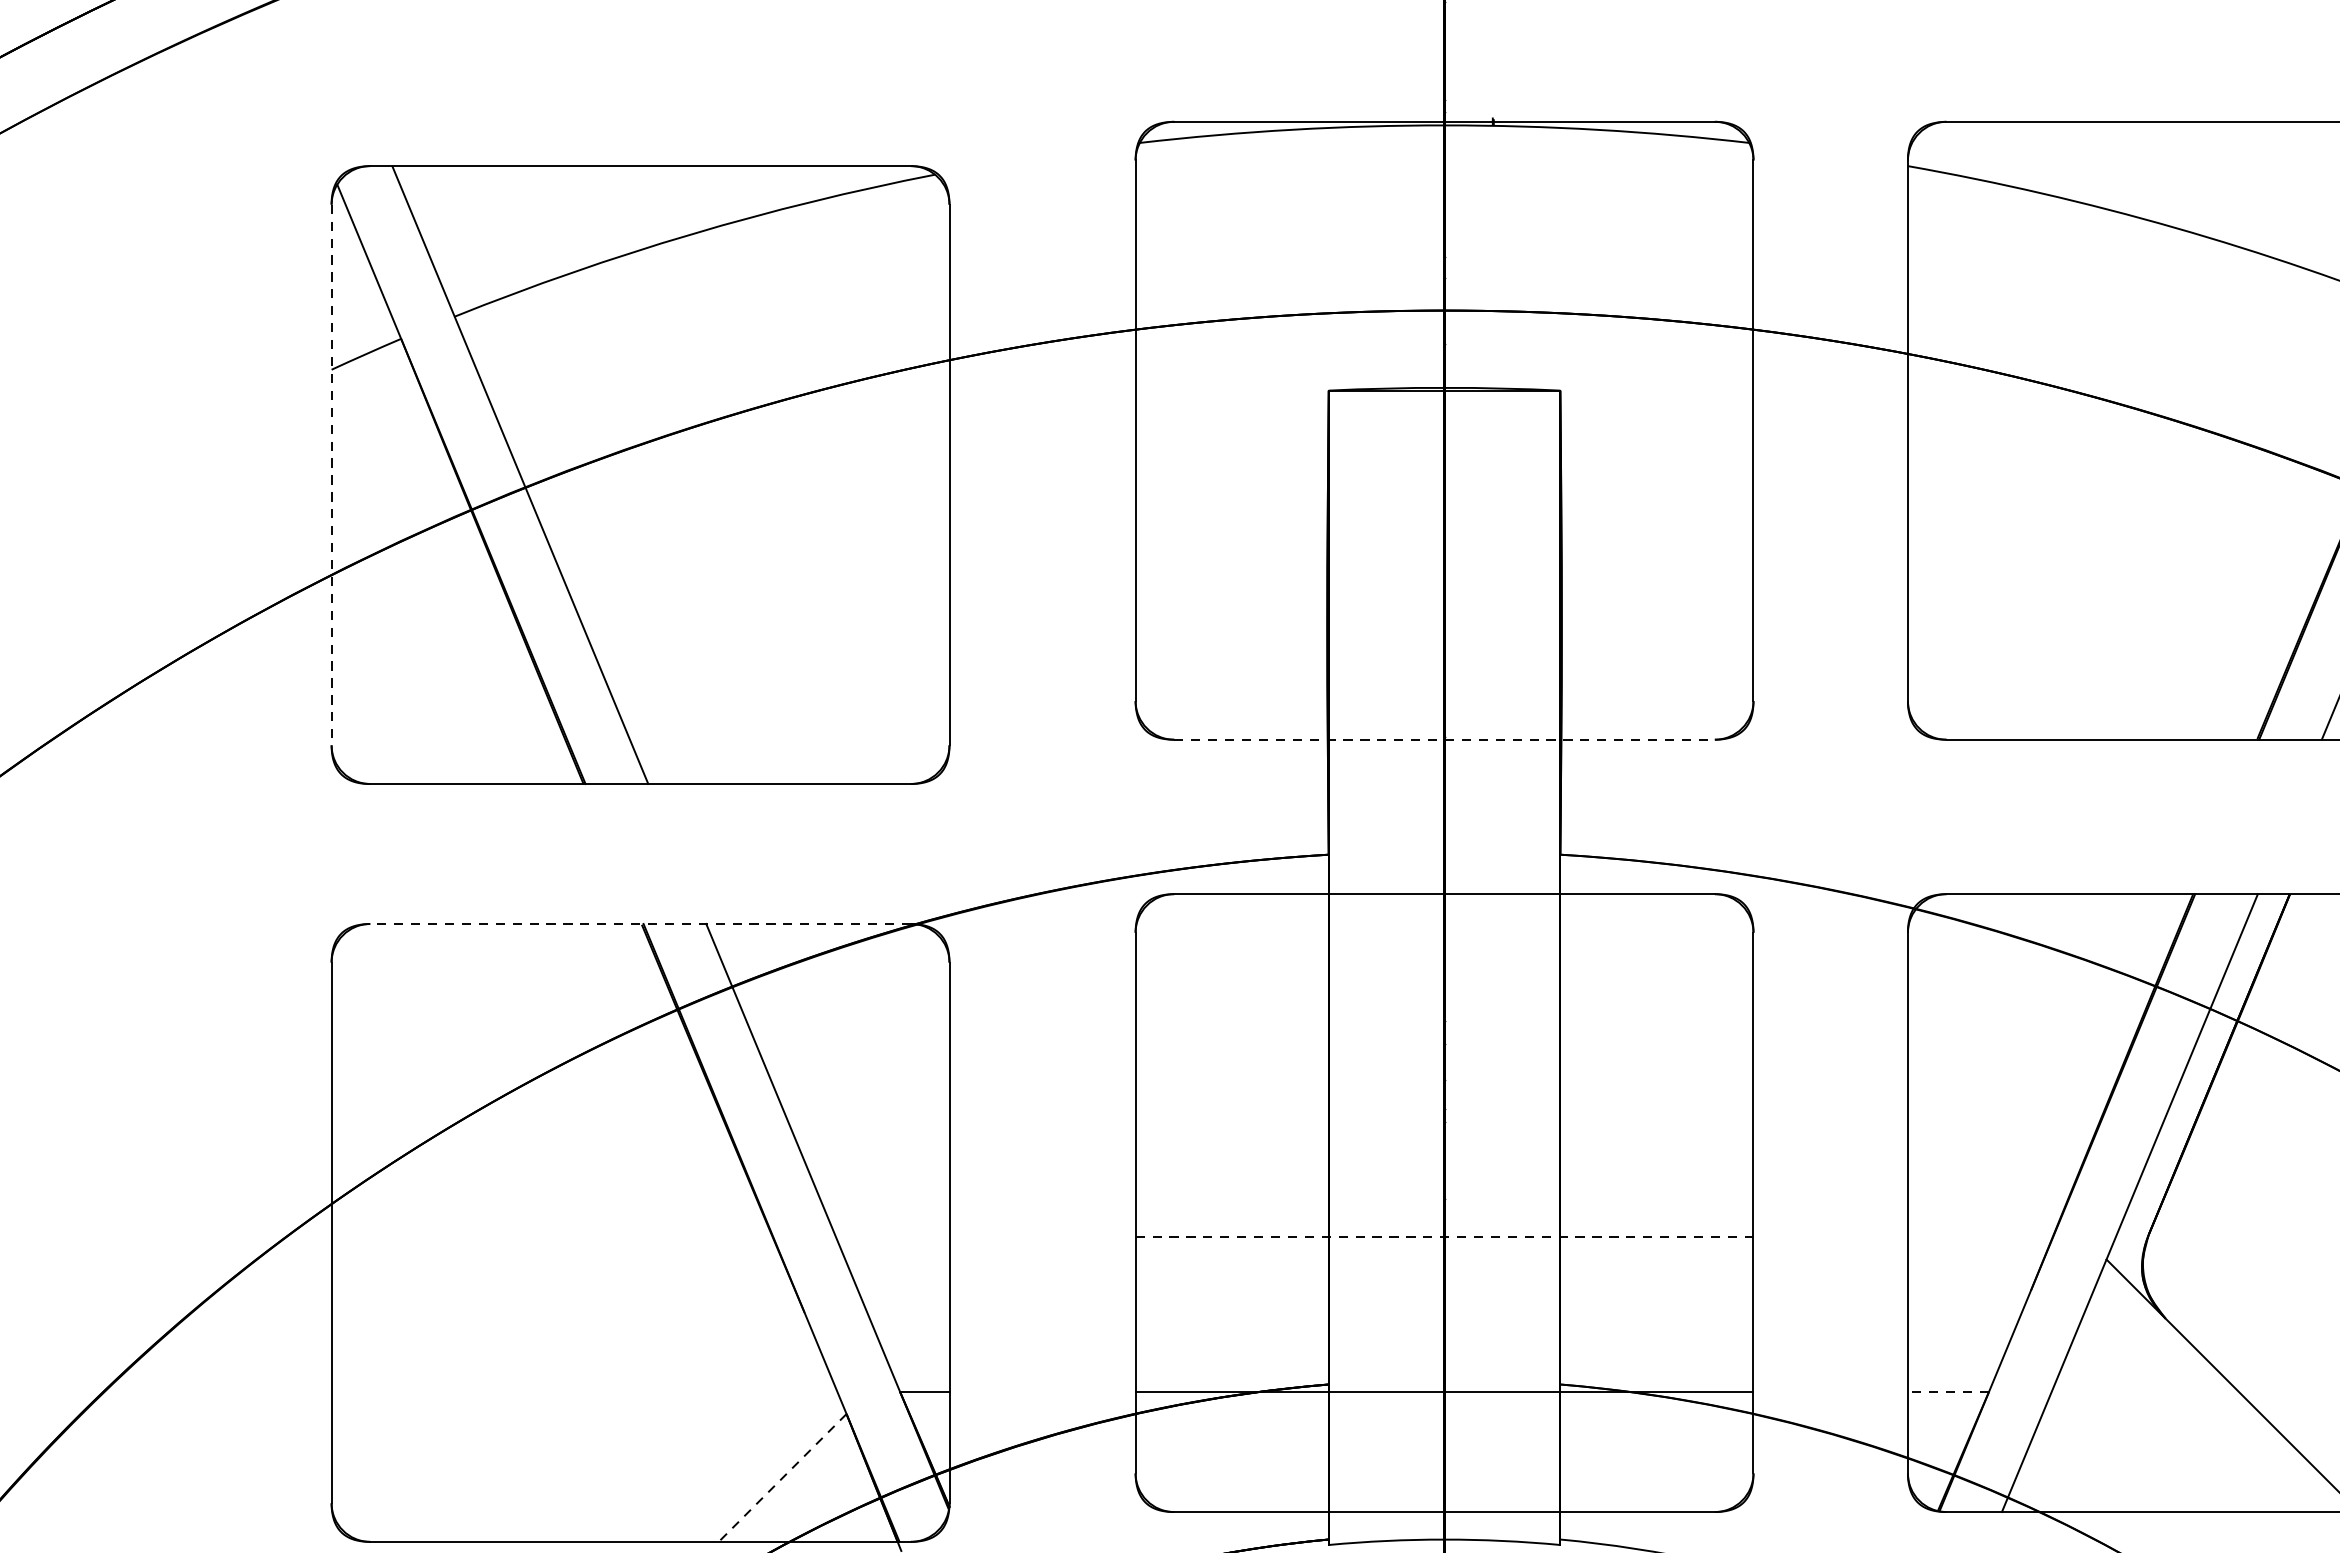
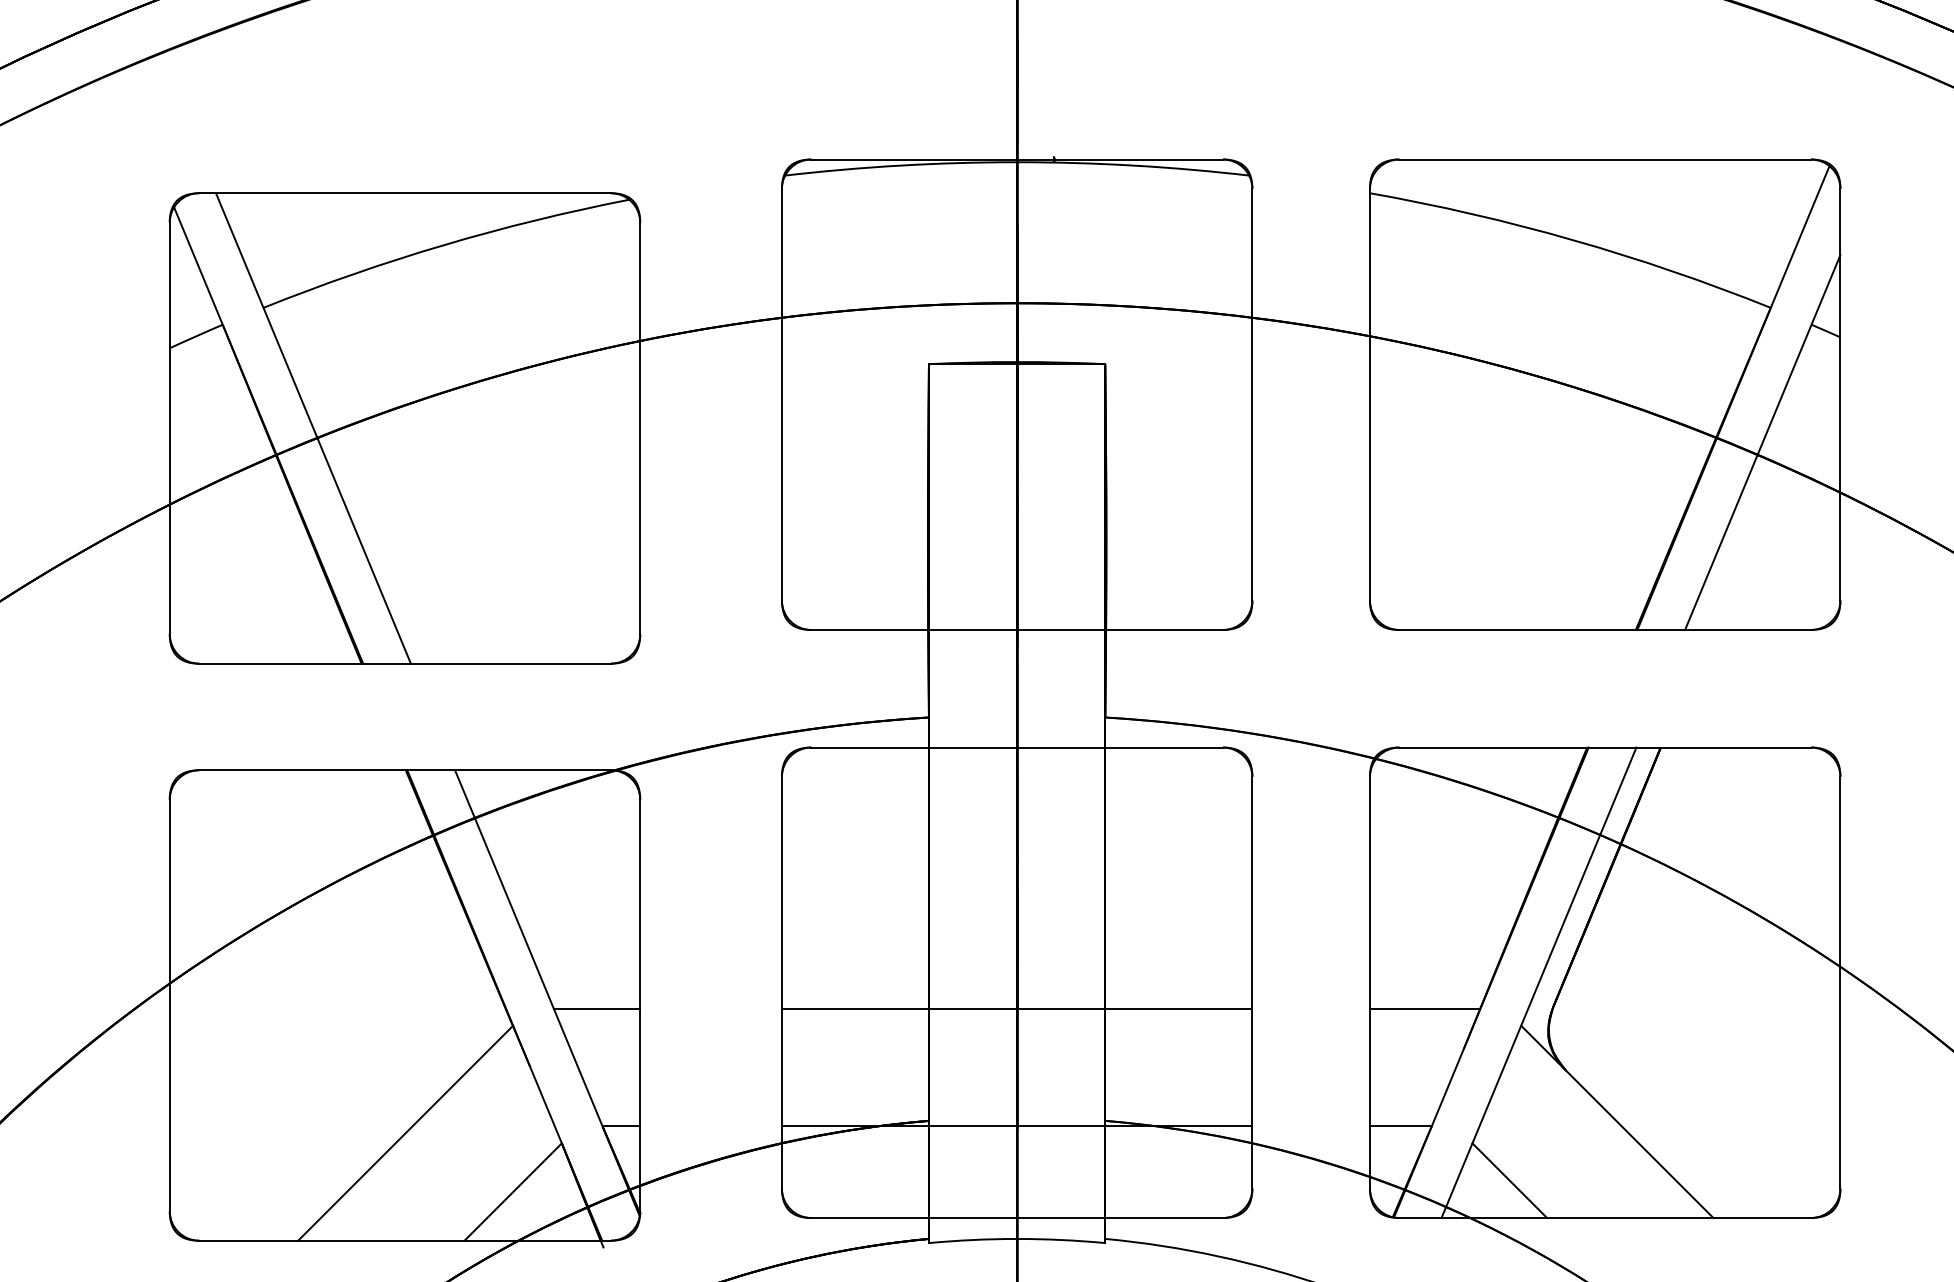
line: (331, 475) -> (169, 428), dashed -> solid
line: (1444, 739) -> (1017, 629), dashed -> solid
line: (641, 924) -> (405, 770), dashed -> solid
line: (892, 1236) -> (596, 1008), added
line: (1444, 1236) -> (1017, 1008), dashed -> solid
line: (1979, 1236) -> (1424, 1008), added
line: (1948, 1391) -> (1400, 1126), dashed -> solid
line: (641, 1399) -> (405, 1132), added
line: (2091, 1462) -> (1509, 1180), added
line: (783, 1478) -> (513, 1192), dashed -> solid

